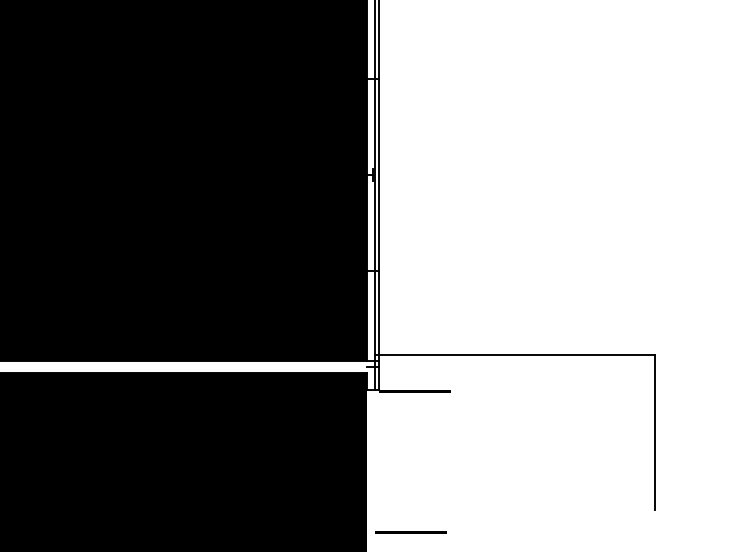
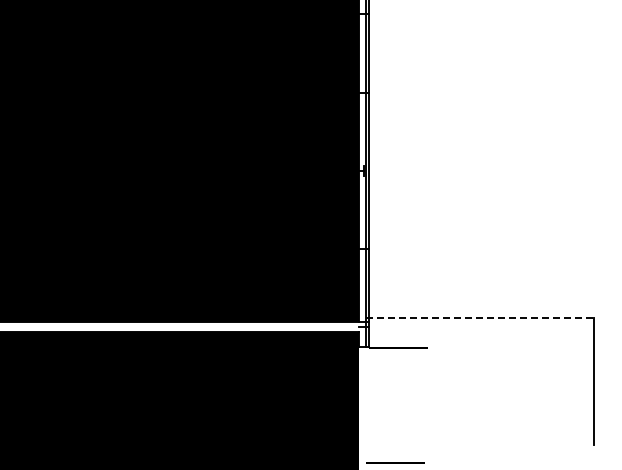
line: (515, 354) -> (480, 317), solid -> dashed

